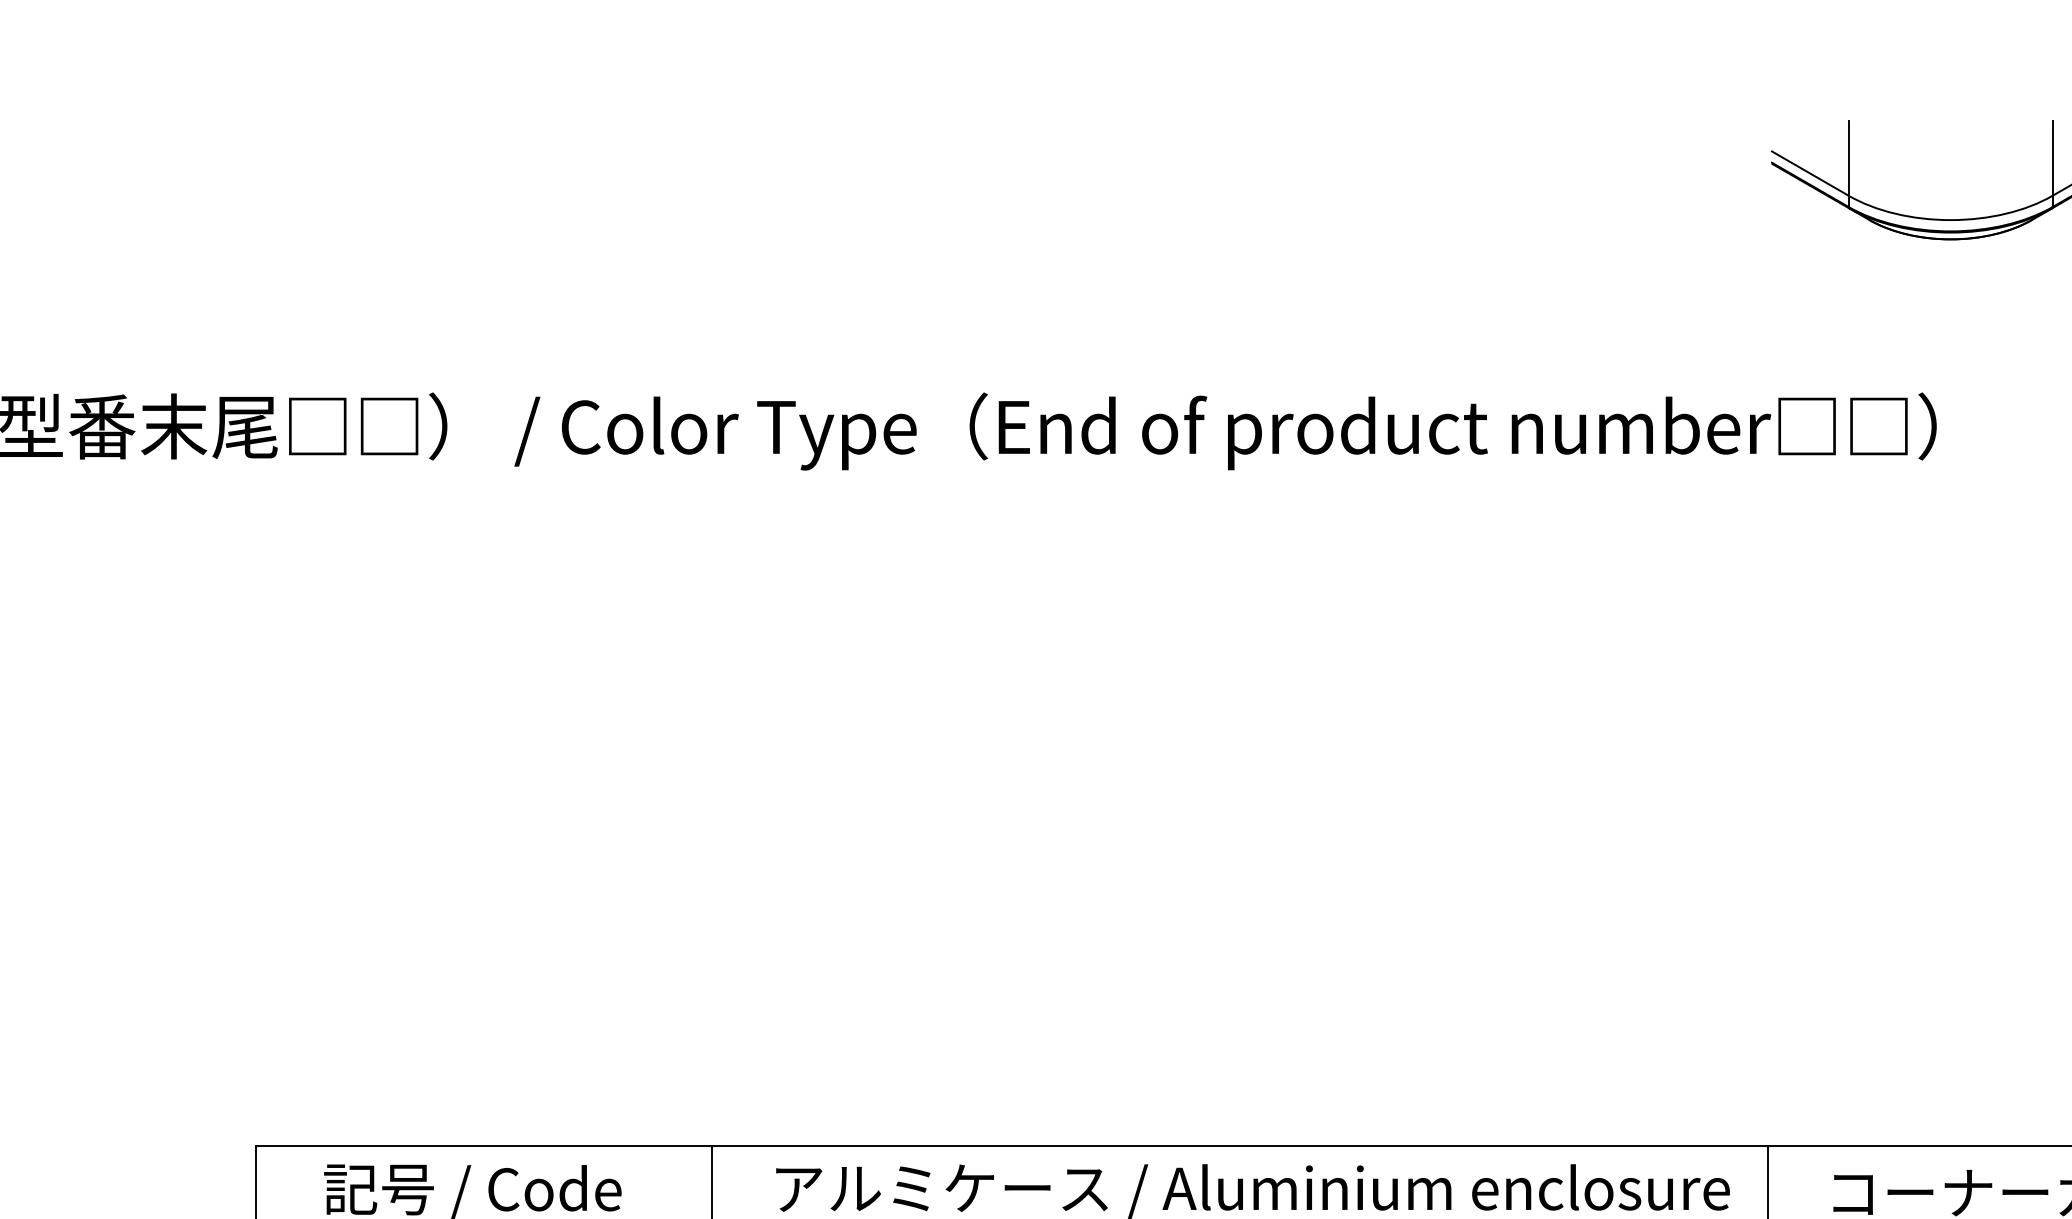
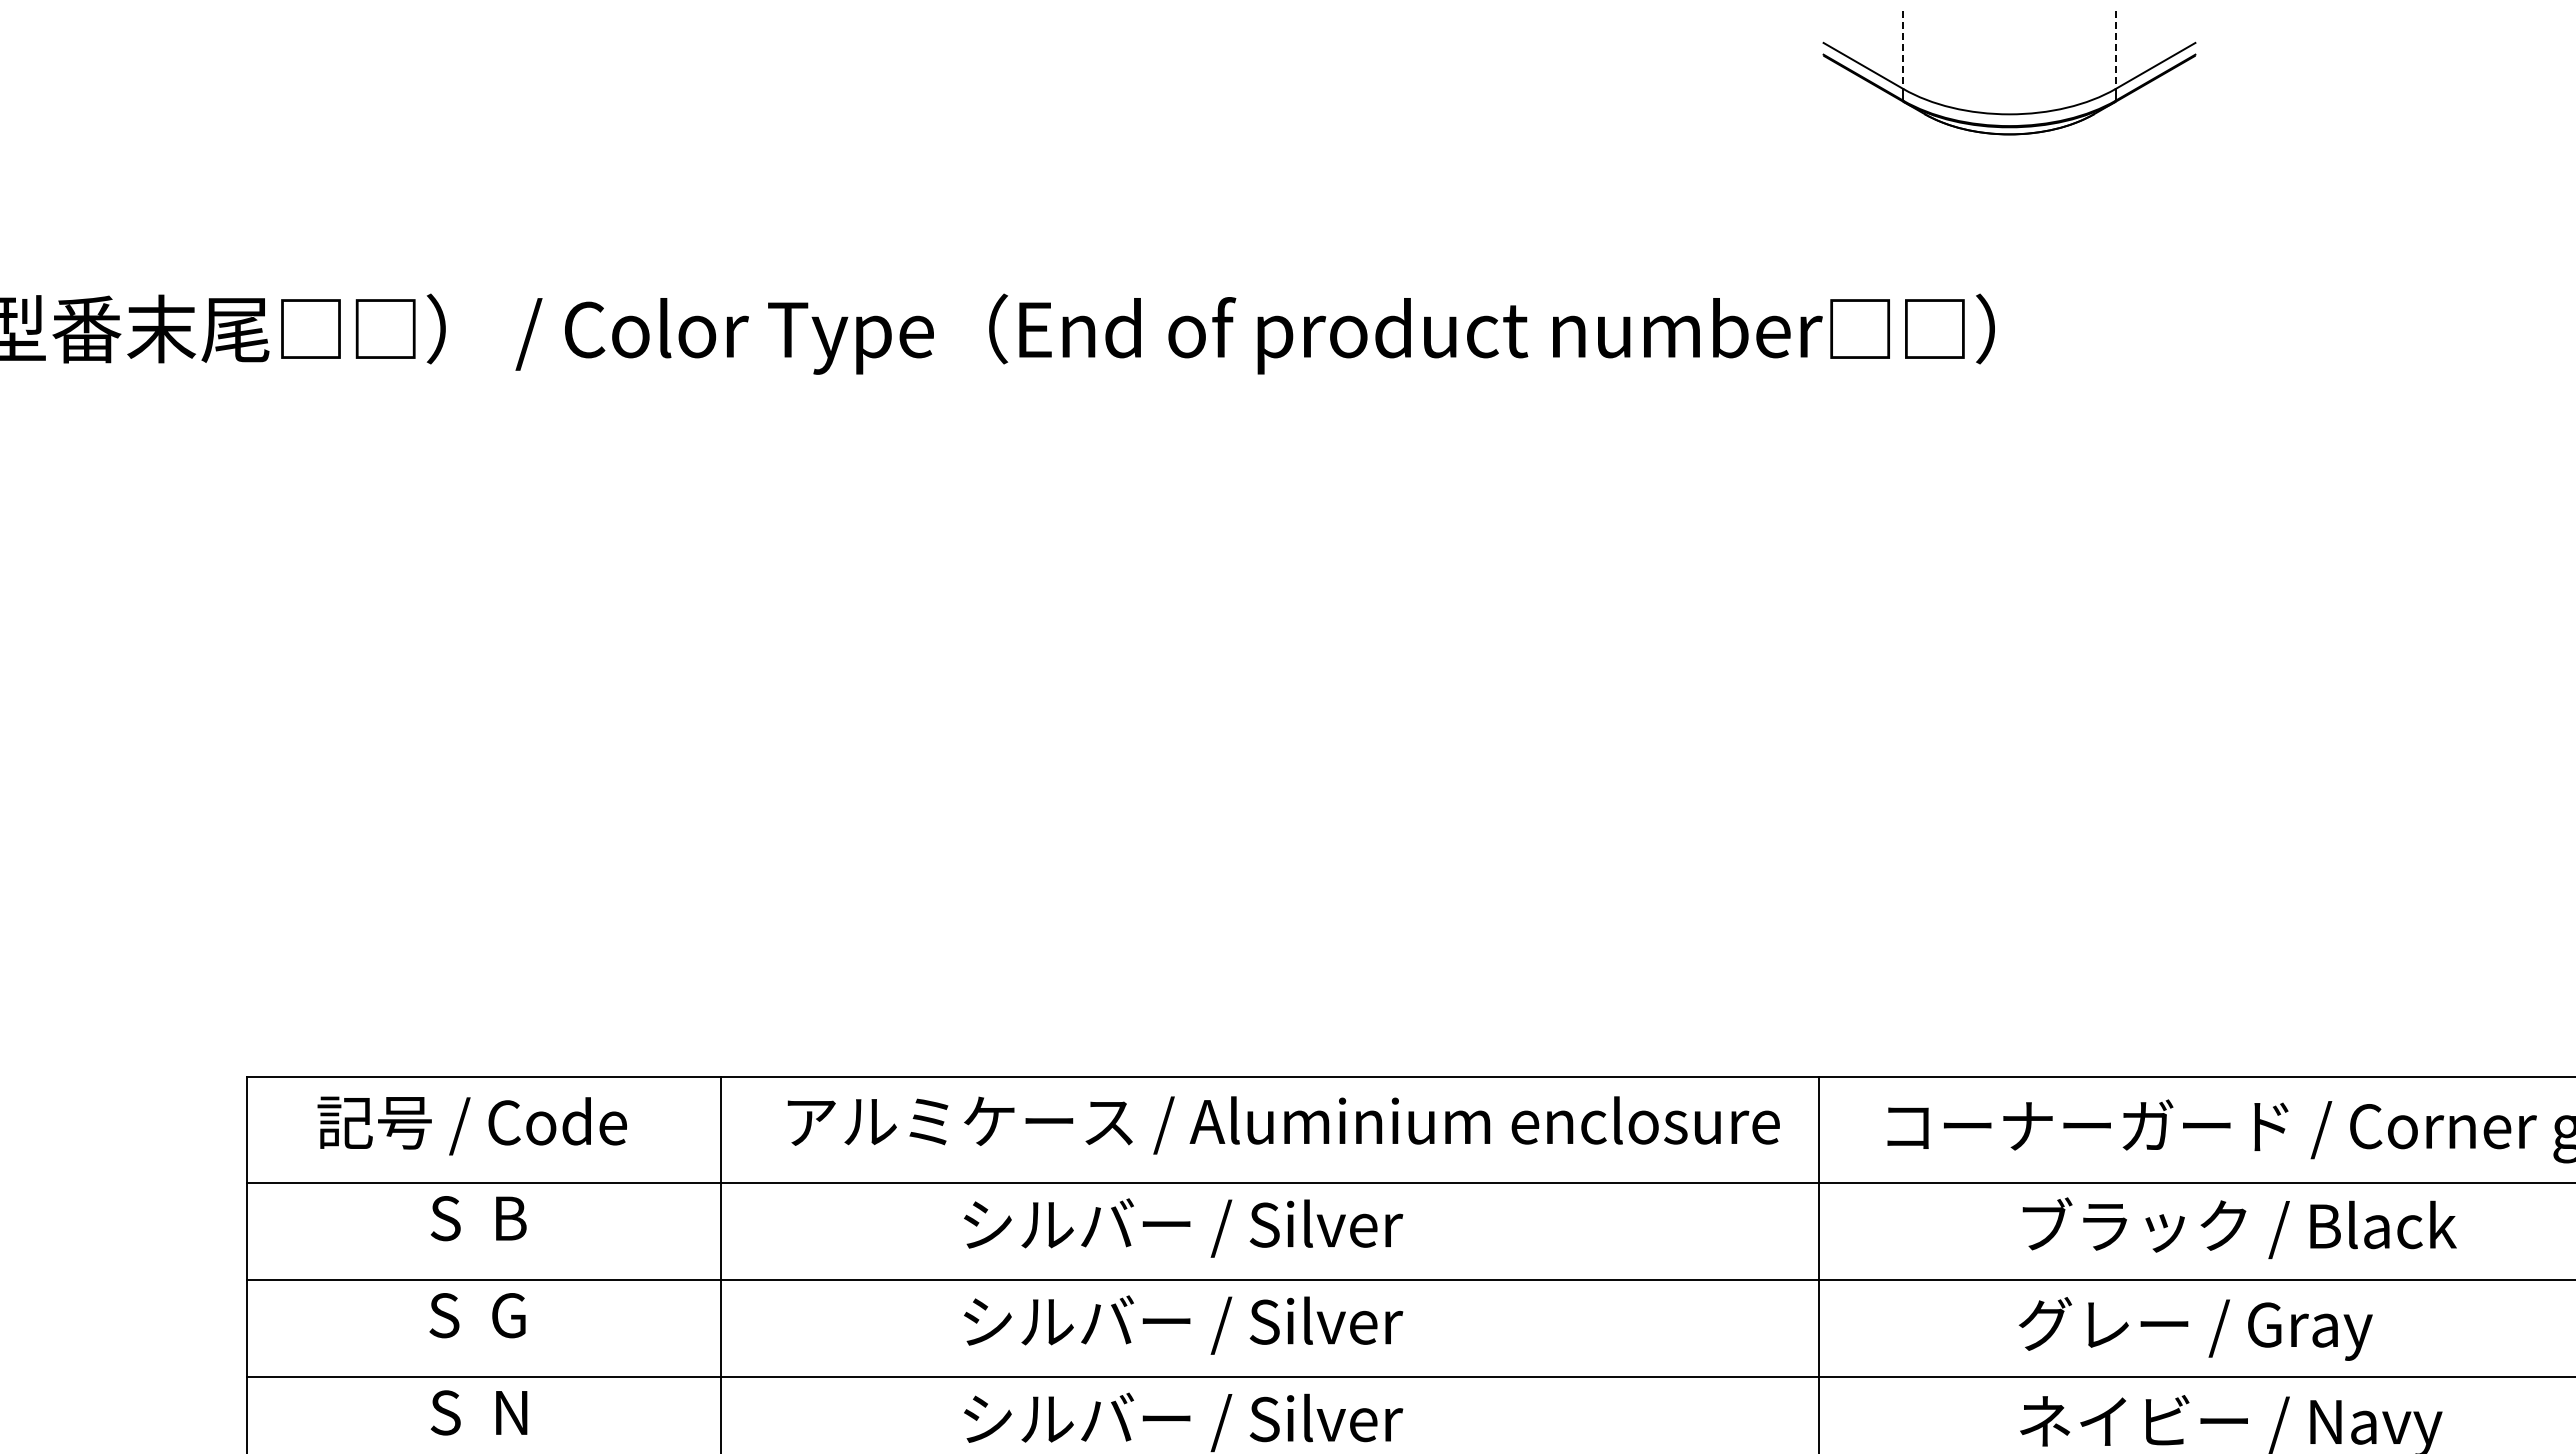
line: (1848, 158) -> (1903, 50), solid -> dashed
line: (2052, 158) -> (2115, 50), solid -> dashed

